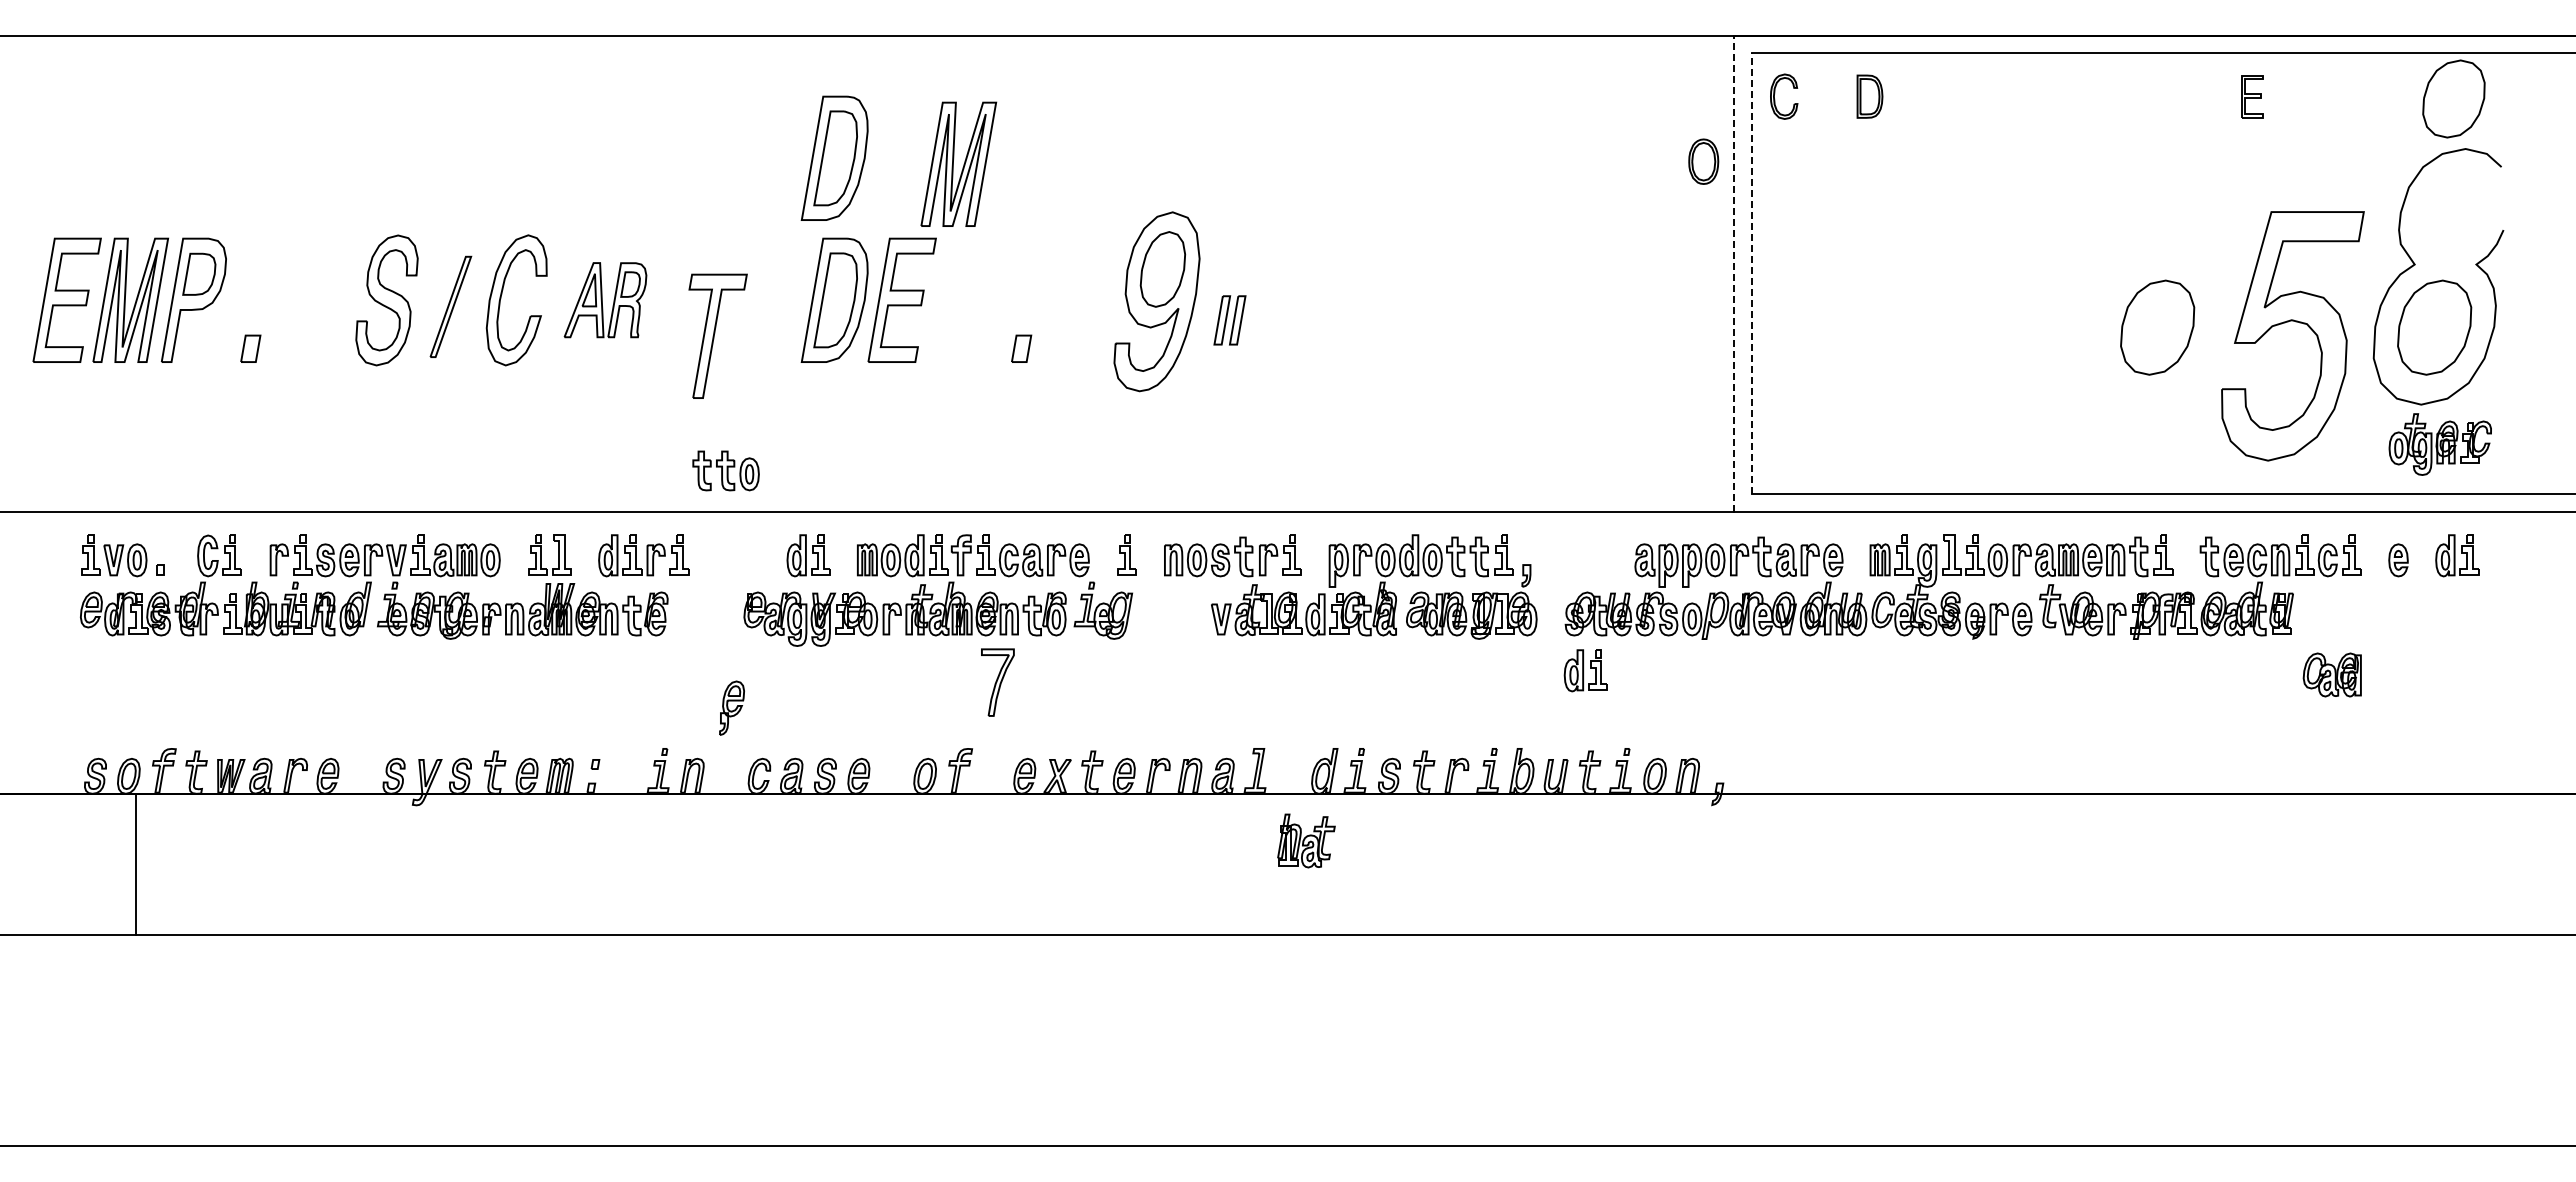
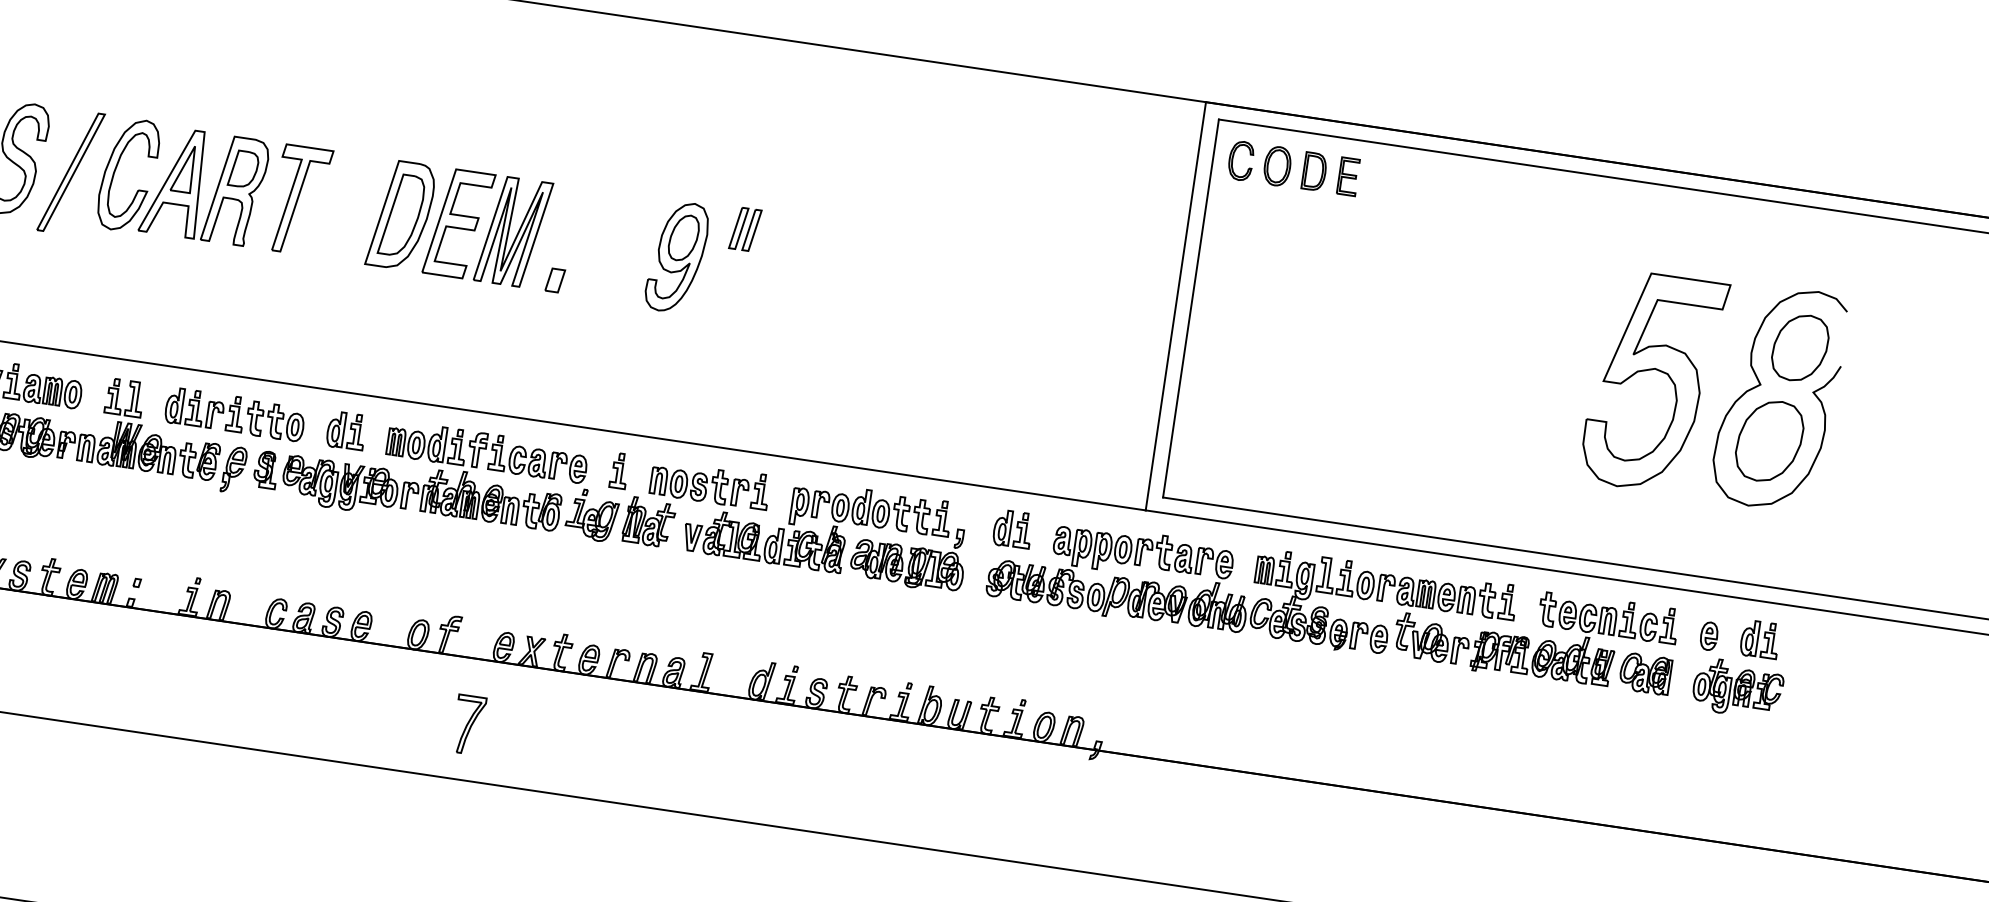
part: (2252, 96) -> (1348, 176), moved
part: (2453, 98) -> (1799, 347), moved
part: (834, 157) -> (419, 92), removed
part: (1703, 161) -> (1277, 166), moved
part: (958, 163) -> (513, 231), moved
line: (1734, 273) -> (1176, 306), dashed -> solid
line: (1751, 273) -> (1190, 308), dashed -> solid
part: (605, 299) -> (204, 185), size x1.67
part: (1156, 301) -> (676, 257), size x0.71
part: (450, 306) -> (70, 171), size x1.43
part: (1229, 320) -> (744, 229), moved
part: (2295, 322) -> (1658, 371), moved
part: (2157, 327) -> (1531, 406), removed
part: (717, 335) -> (300, 199), moved
part: (2439, 444) -> (1737, 688), moved
part: (725, 470) -> (275, 421), moved
part: (723, 612) -> (266, 468), added
part: (1585, 670) -> (1012, 529), moved
part: (2331, 674) -> (1644, 673), moved
part: (997, 682) -> (468, 724), moved
part: (731, 707) -> (233, 469), moved
part: (1306, 840) -> (649, 521), moved

